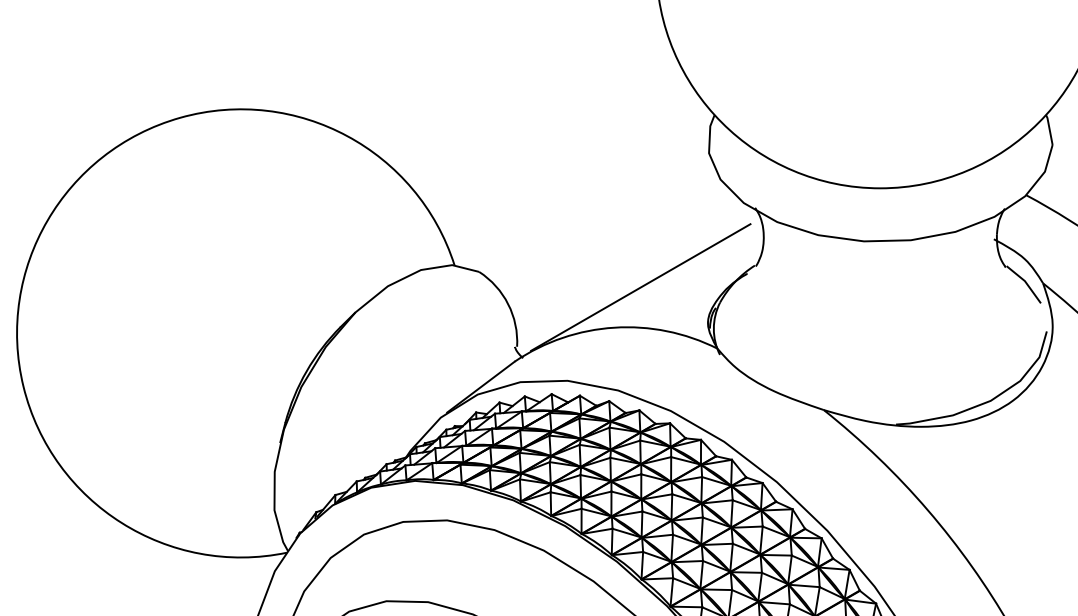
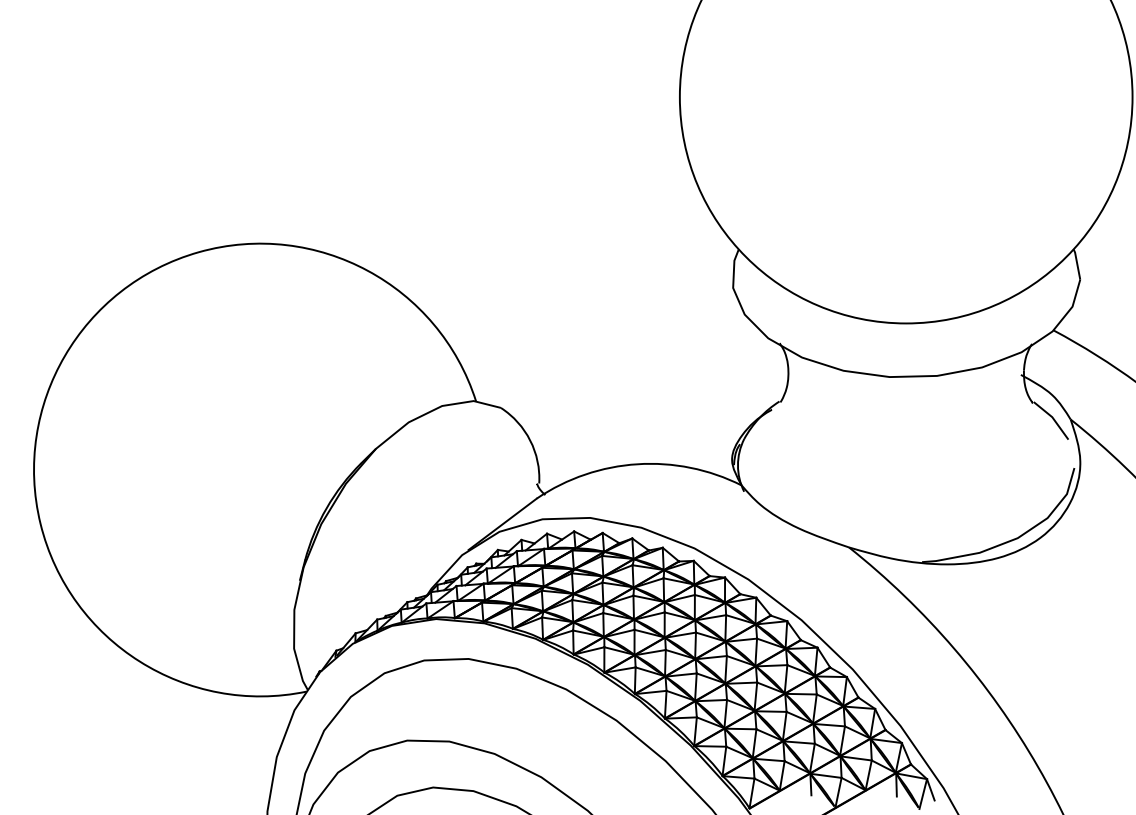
line: (641, 287) -> (664, 423), removed

